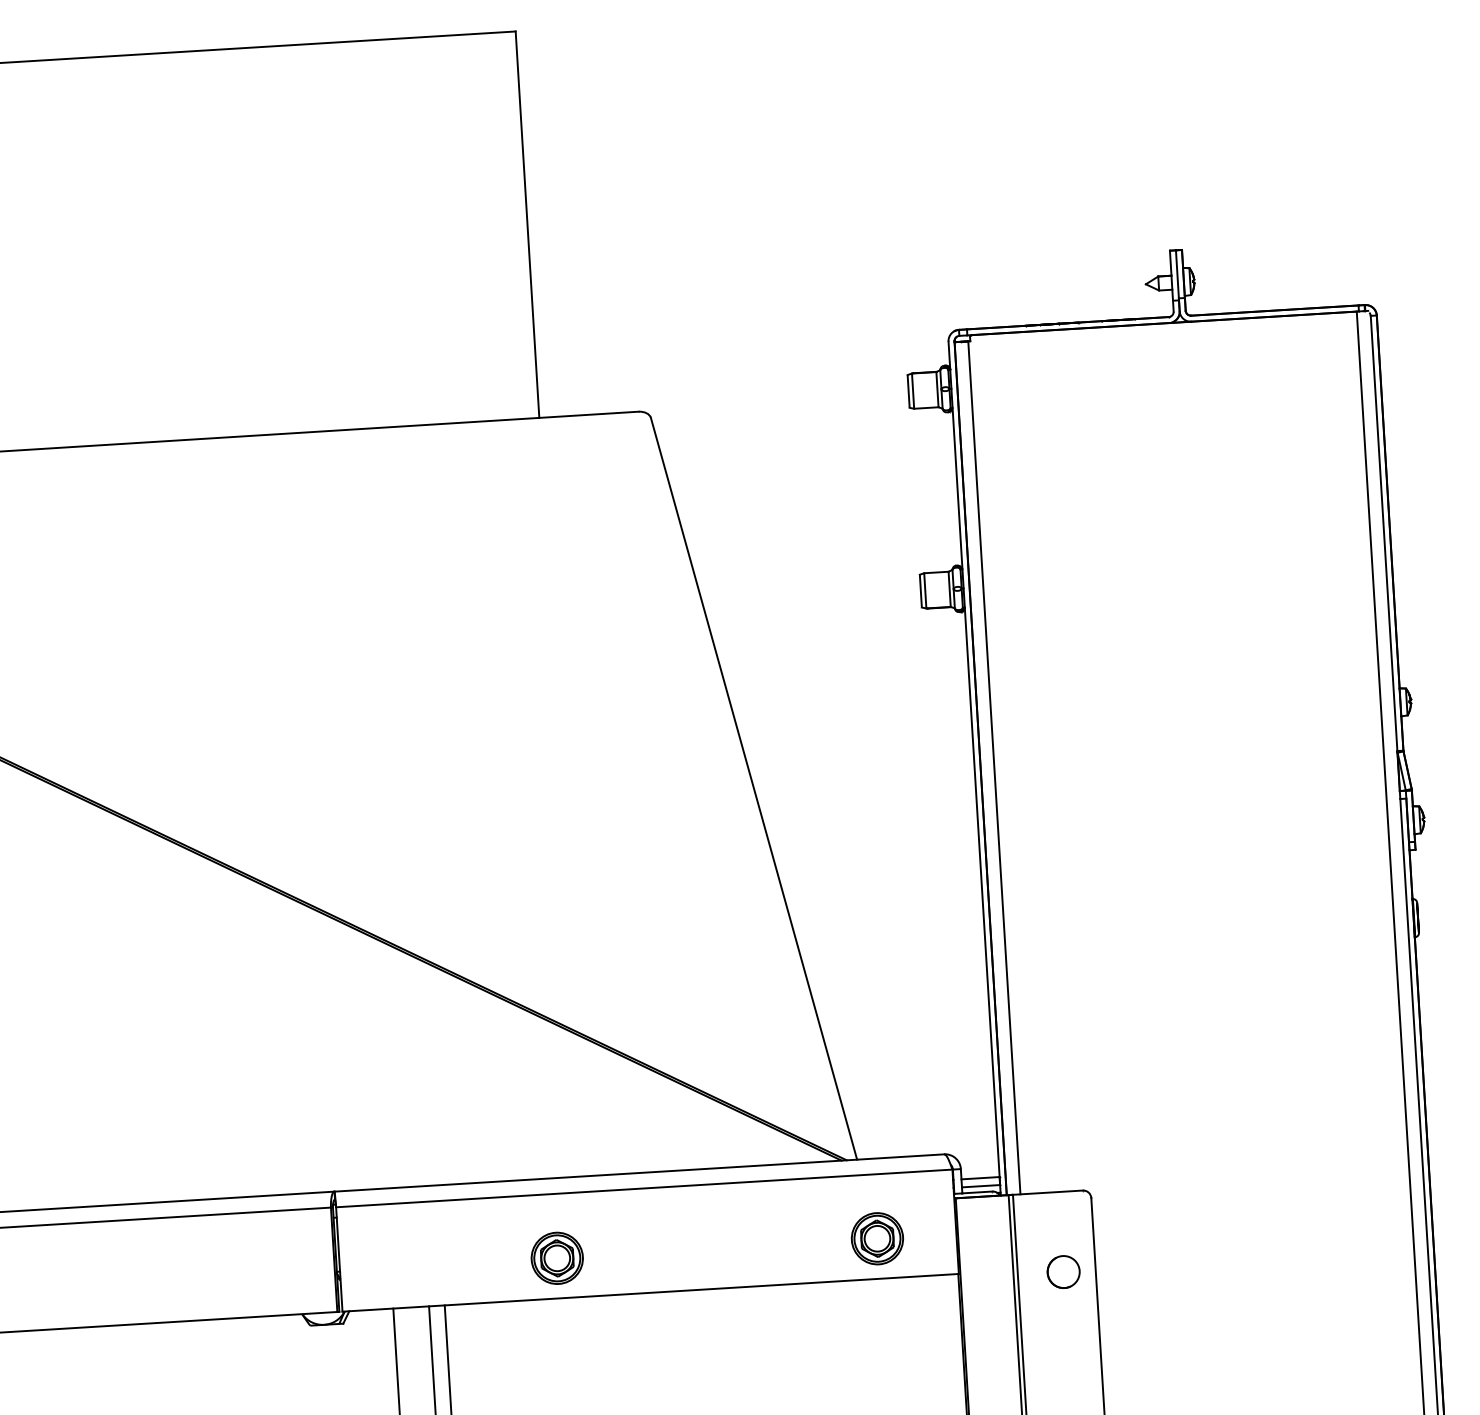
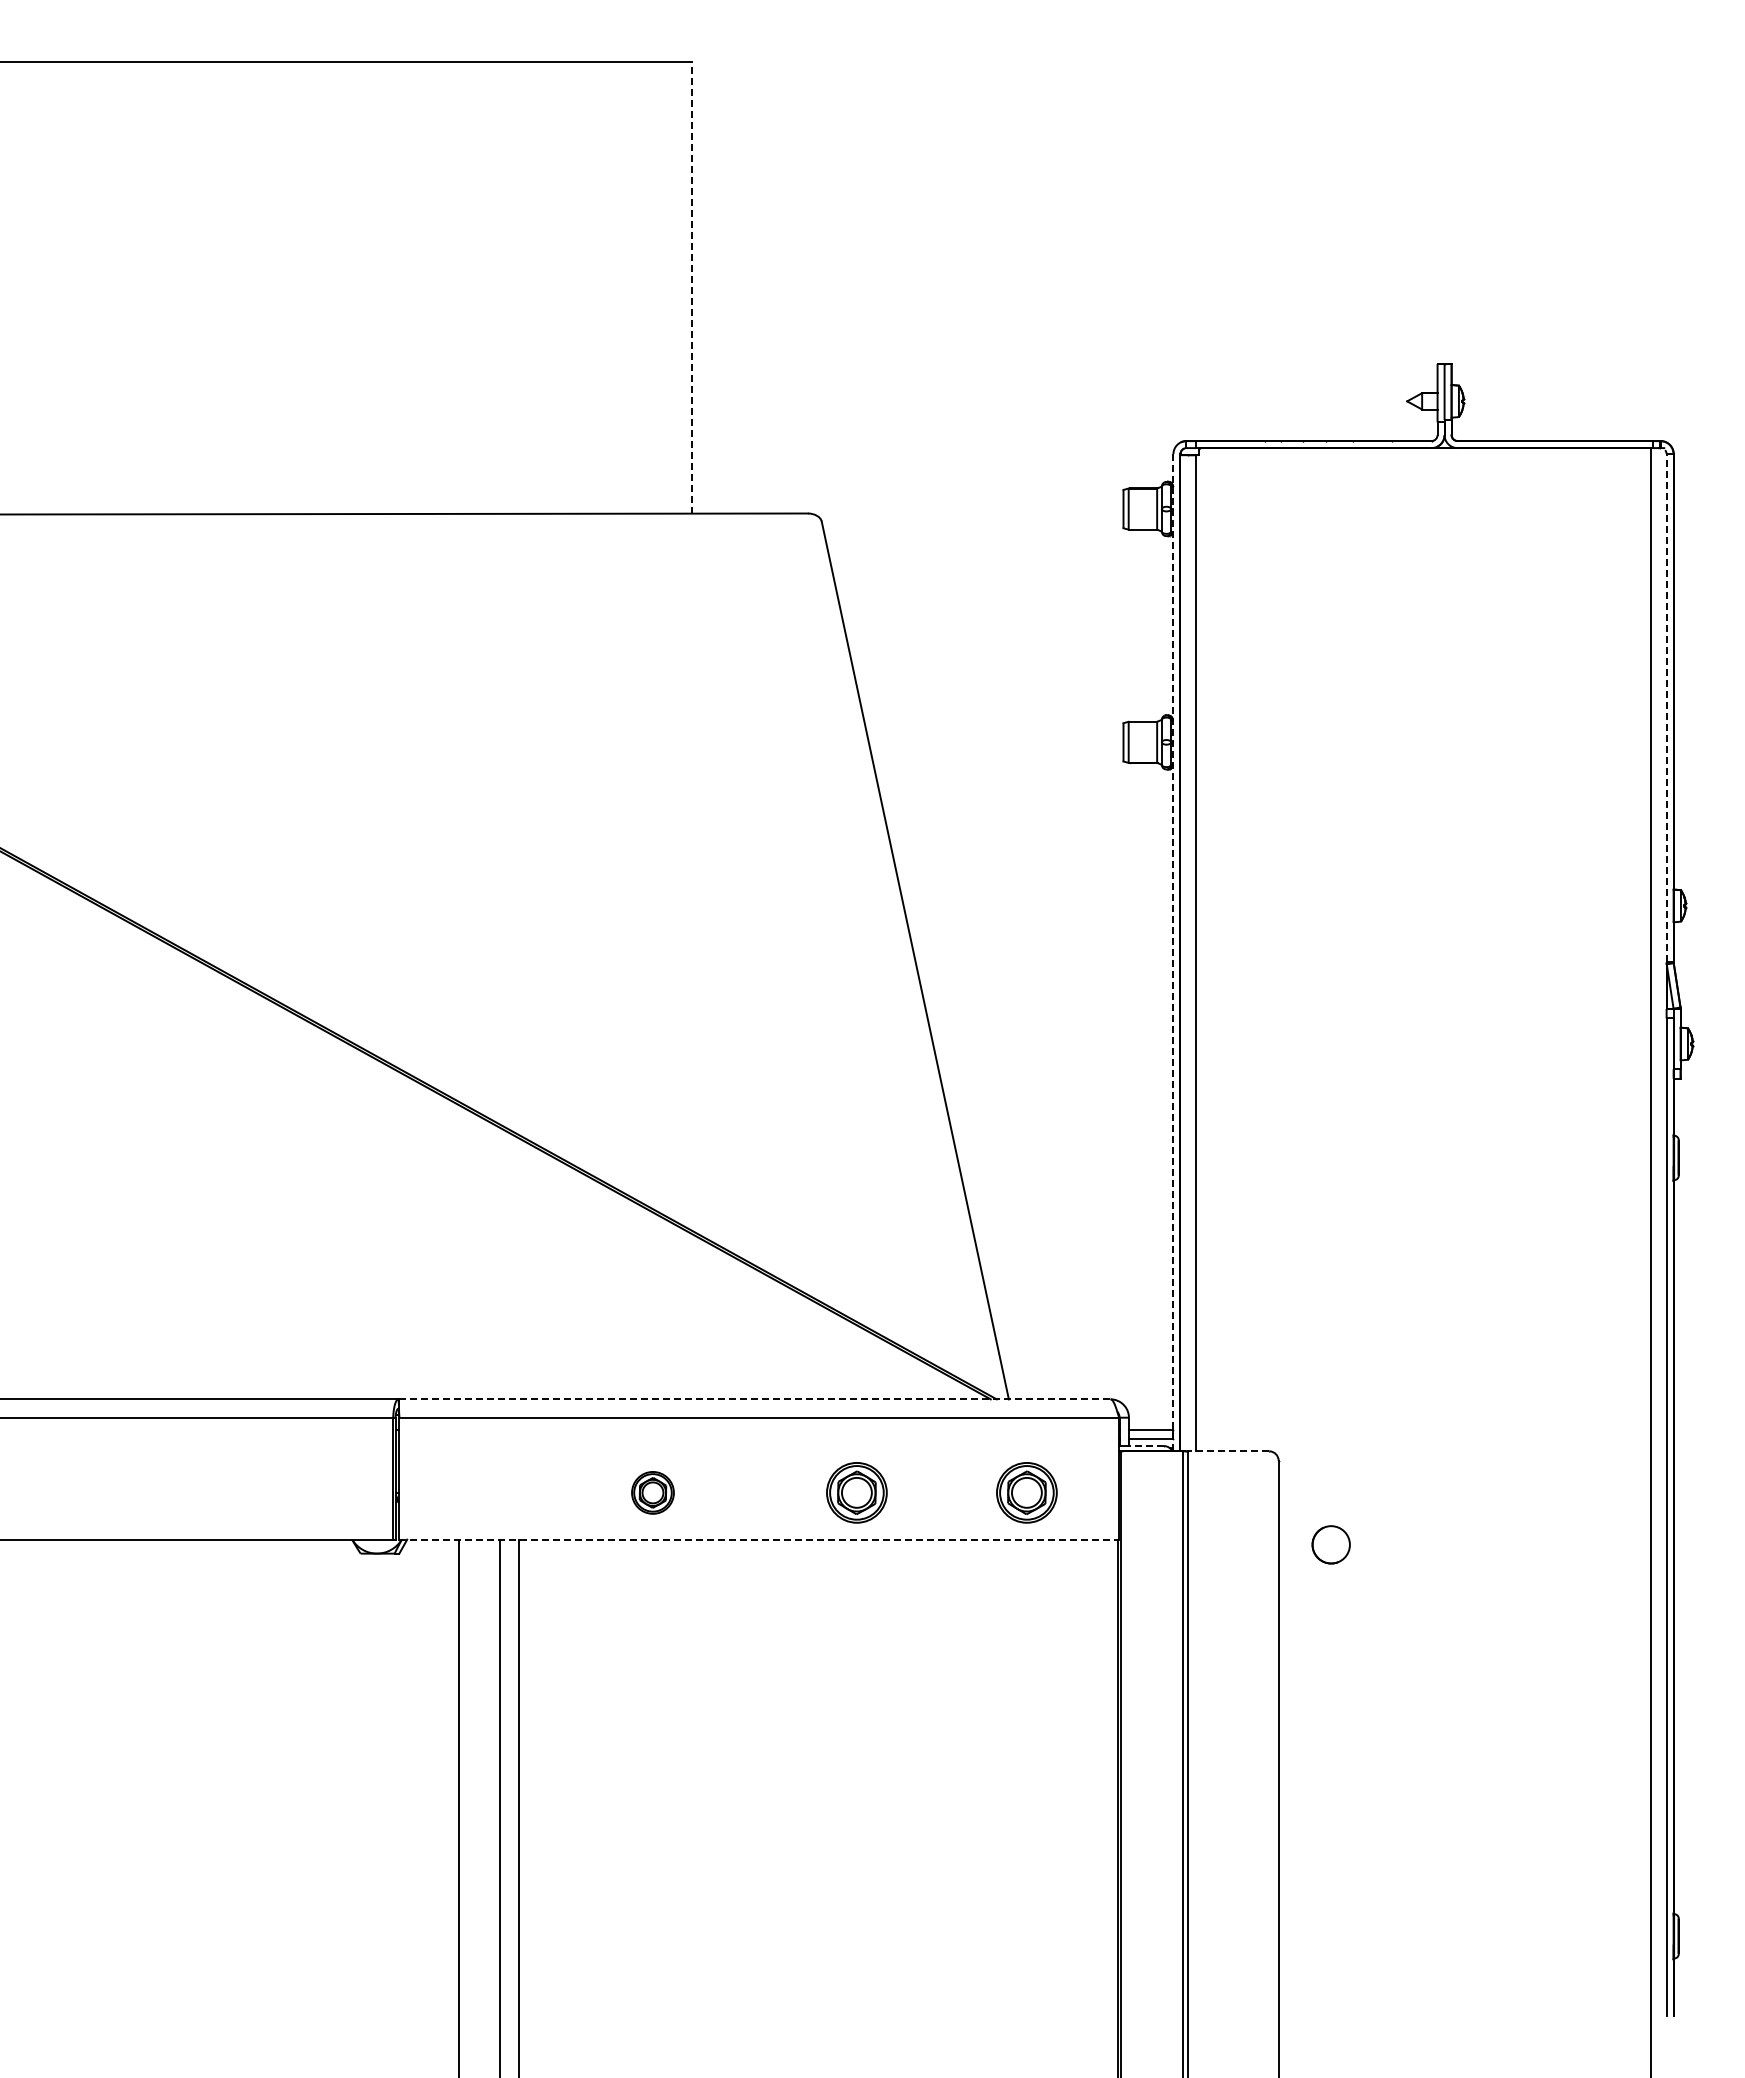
line: (527, 224) -> (691, 287), solid -> dashed
line: (1383, 532) -> (1666, 707), solid -> dashed
line: (974, 768) -> (1173, 952), solid -> dashed
line: (640, 1173) -> (755, 1399), solid -> dashed
line: (977, 1192) -> (1146, 1446), solid -> dashed
line: (1047, 1192) -> (1228, 1451), solid -> dashed
part: (731, 1247) -> (856, 1492), added
part: (556, 1258) -> (652, 1492), size x0.7
circle: (1063, 1271) -> (1330, 1544), moved
line: (650, 1292) -> (759, 1539), solid -> dashed

